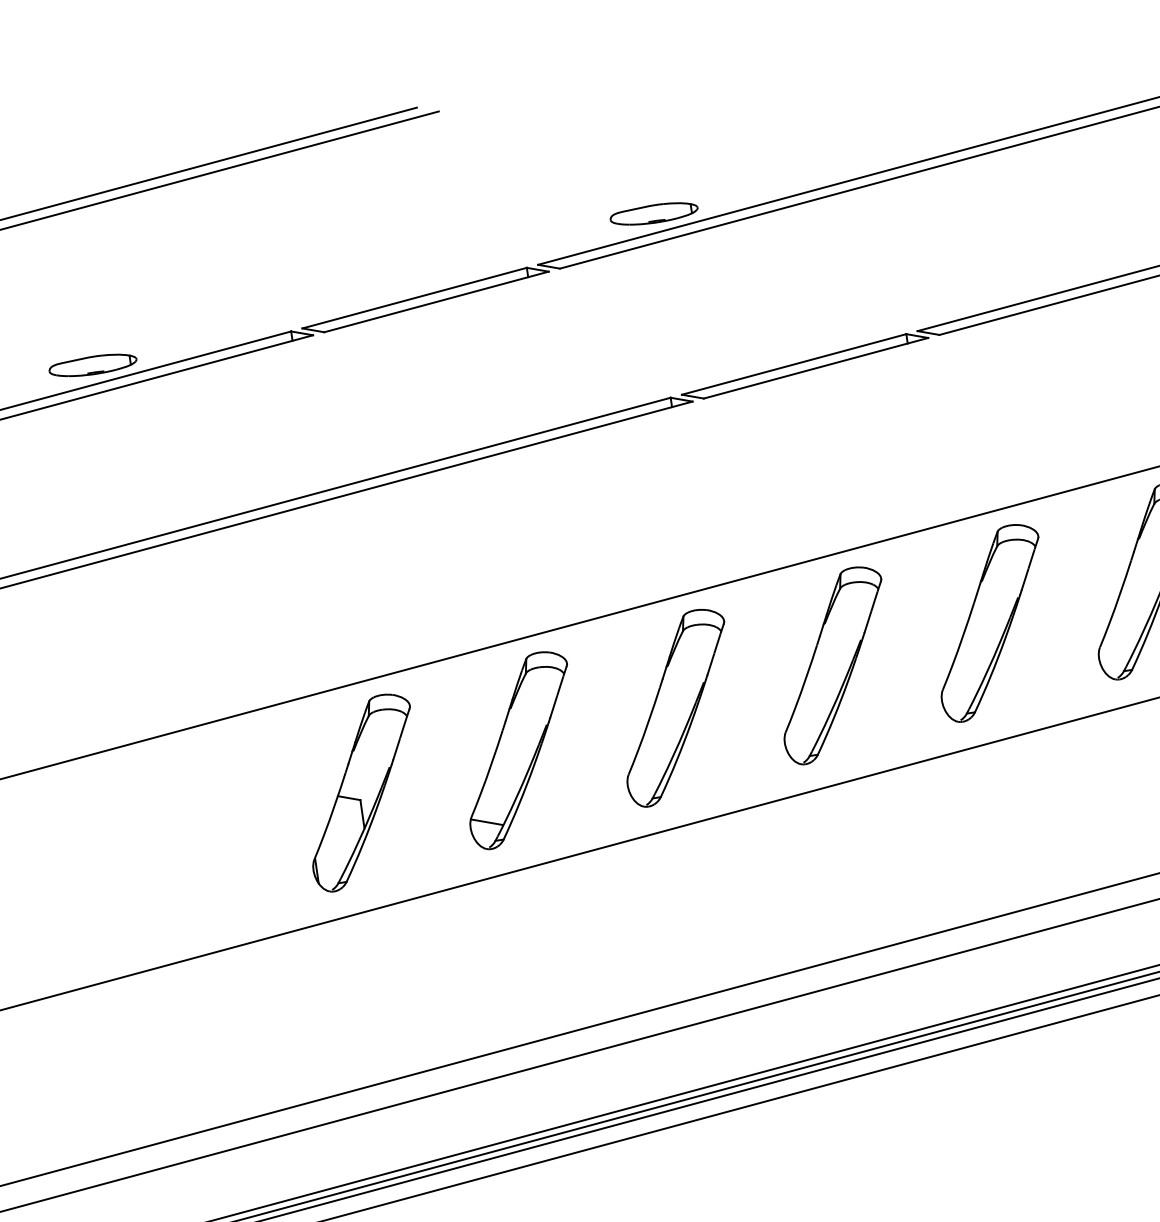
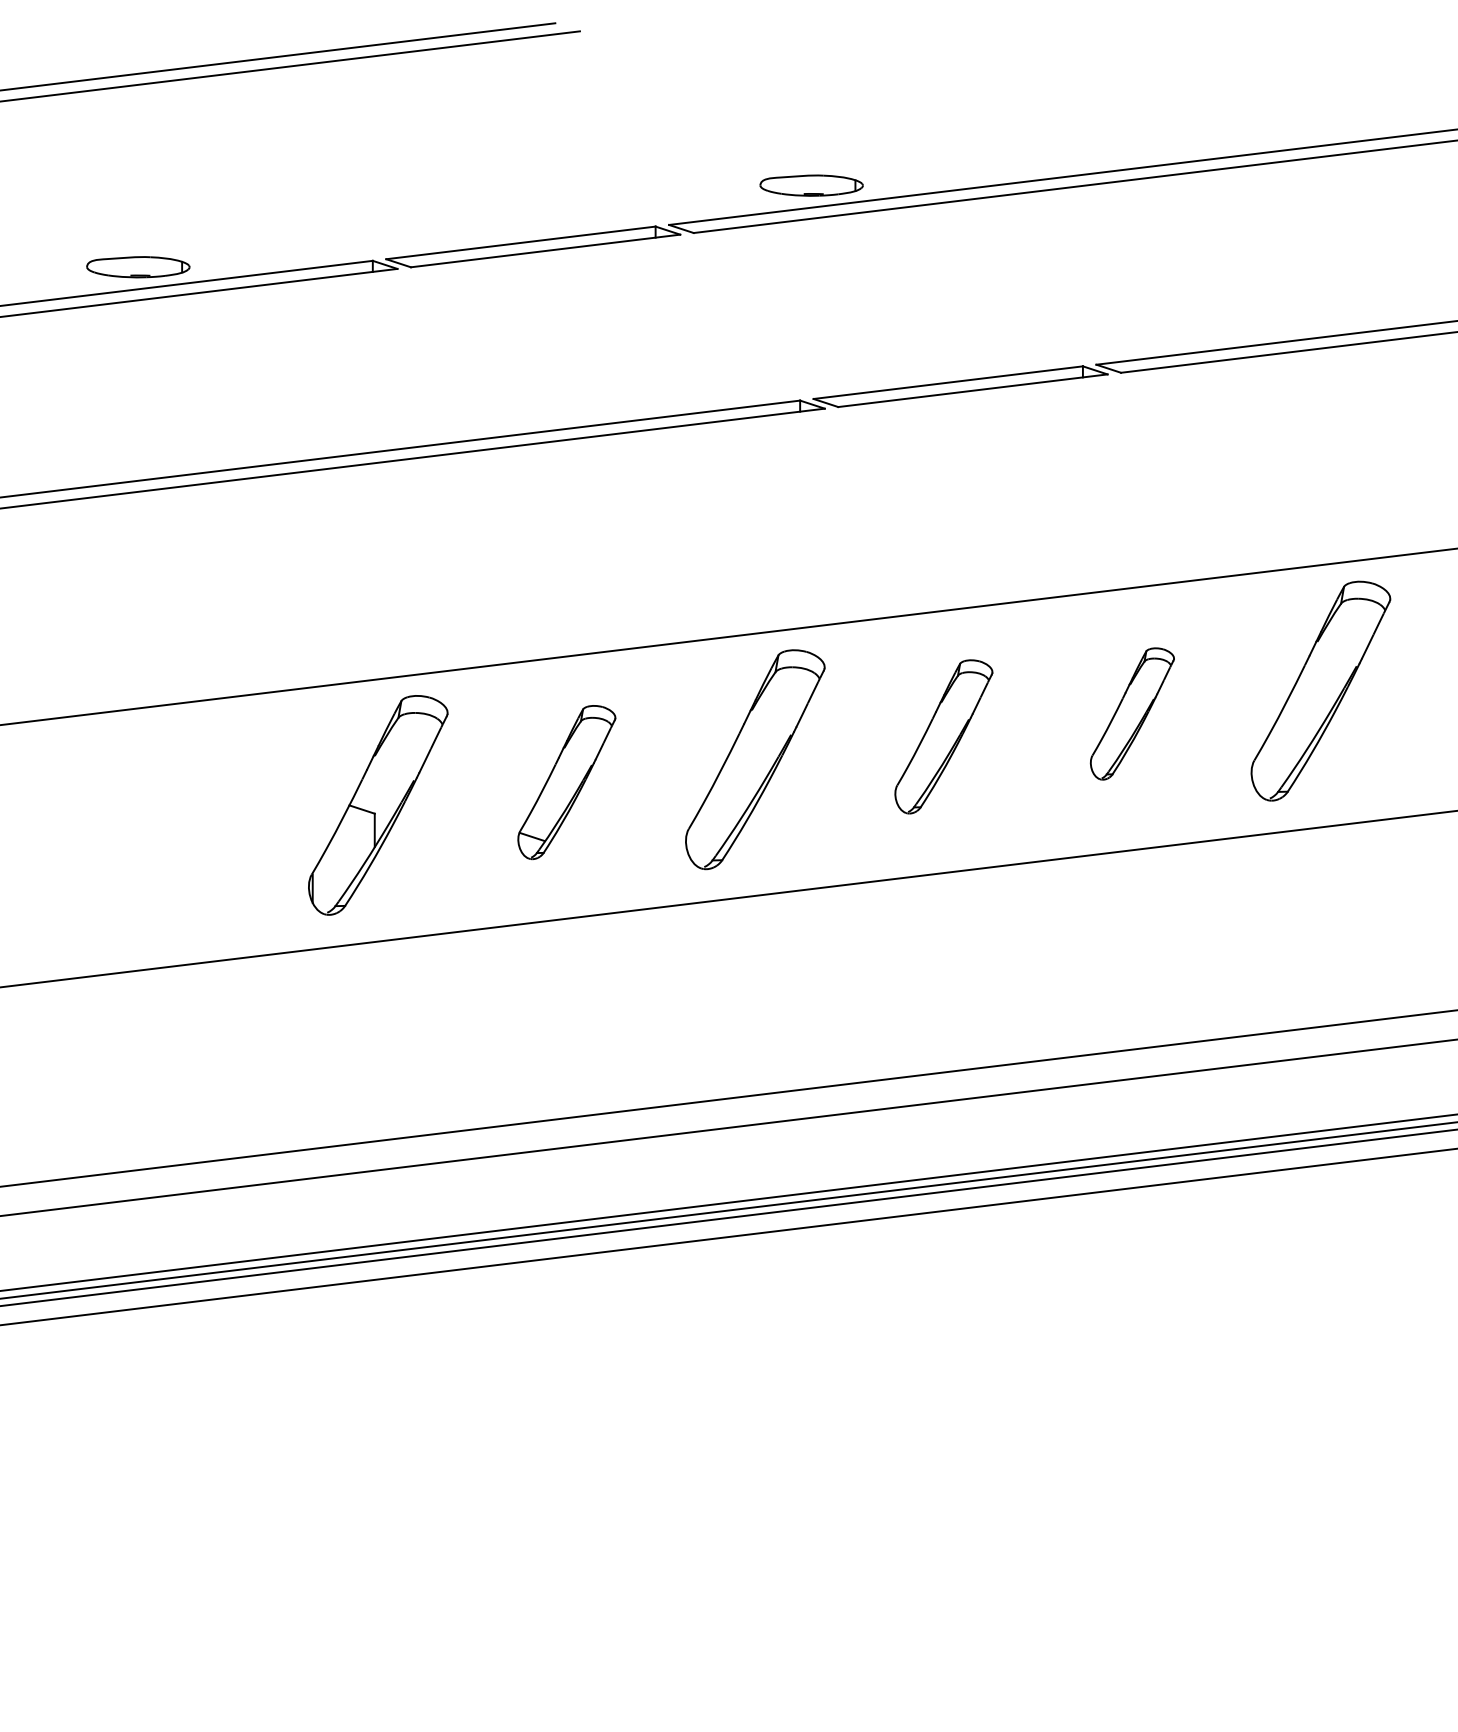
part: (990, 622) -> (1132, 713), size x0.6
part: (833, 665) -> (943, 736), size x0.7
part: (519, 750) -> (566, 782), size x0.7

